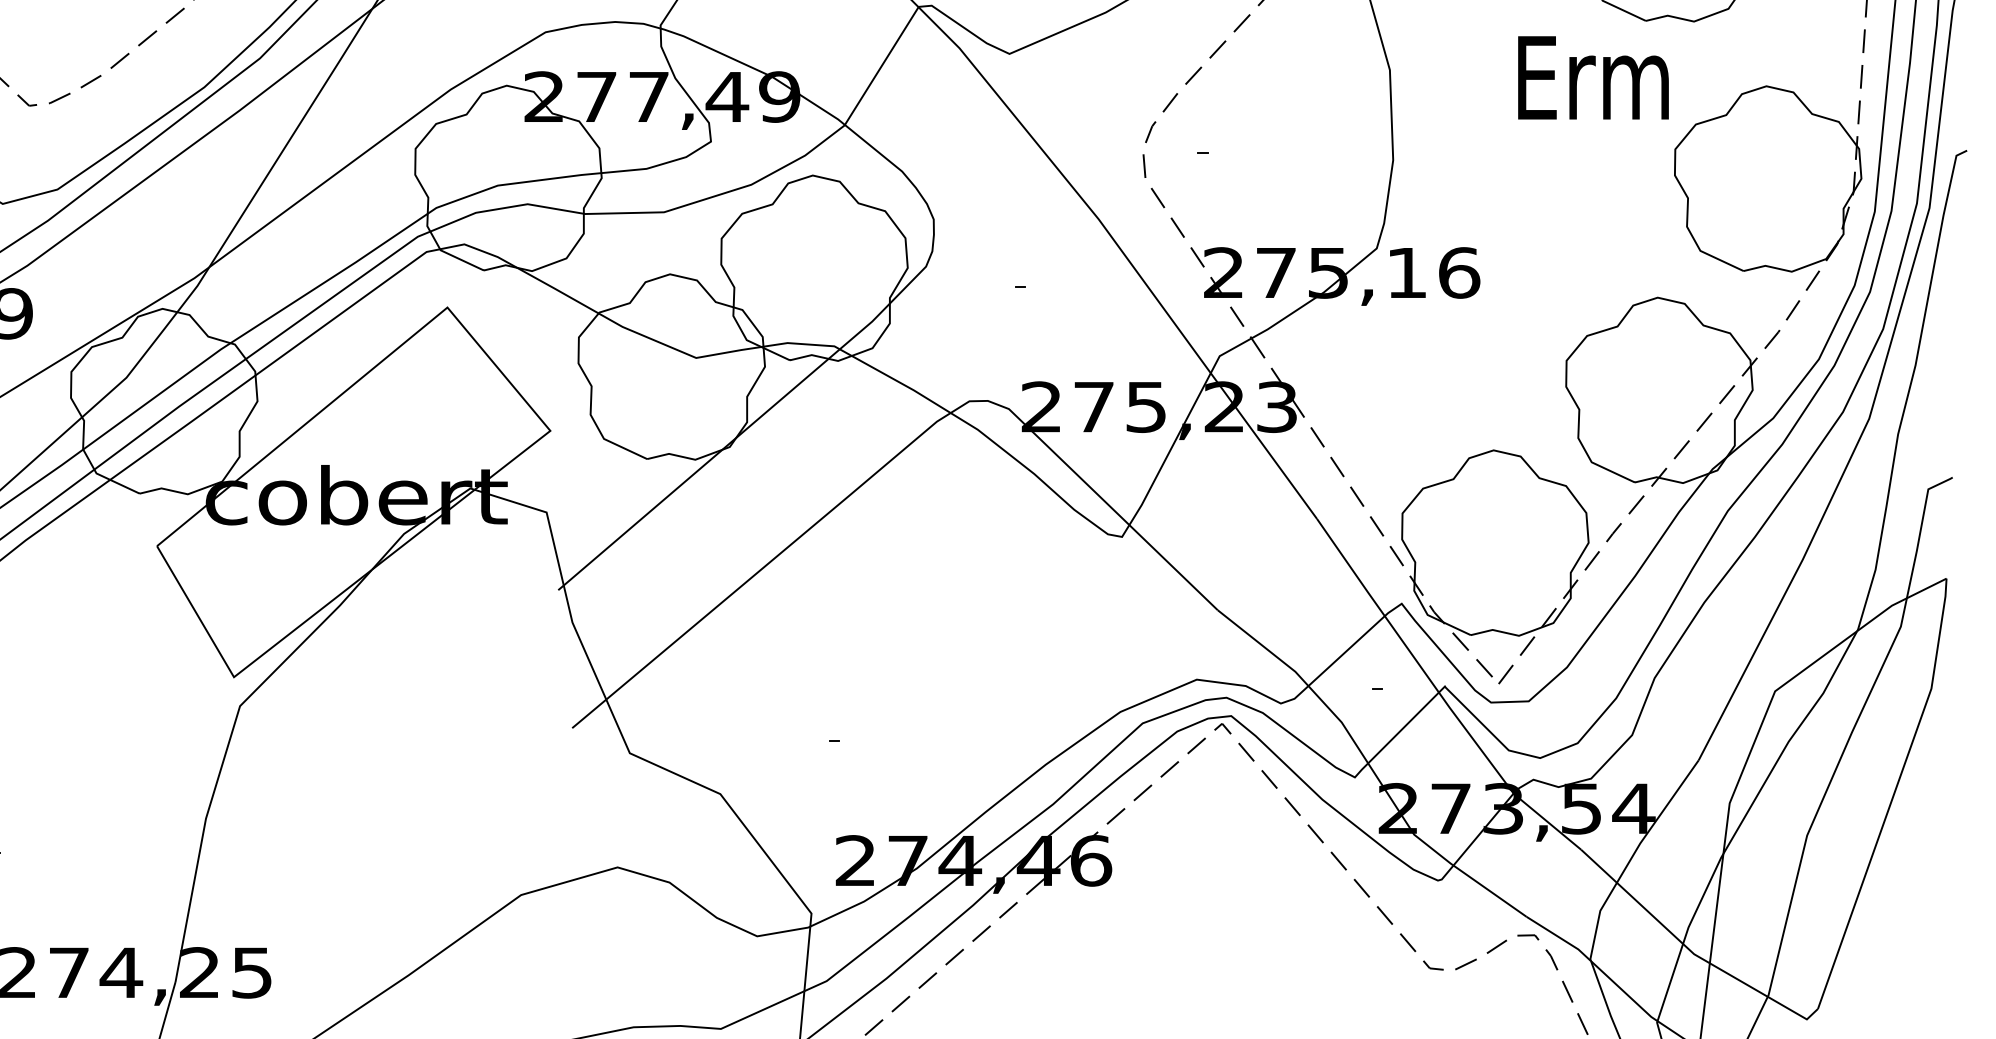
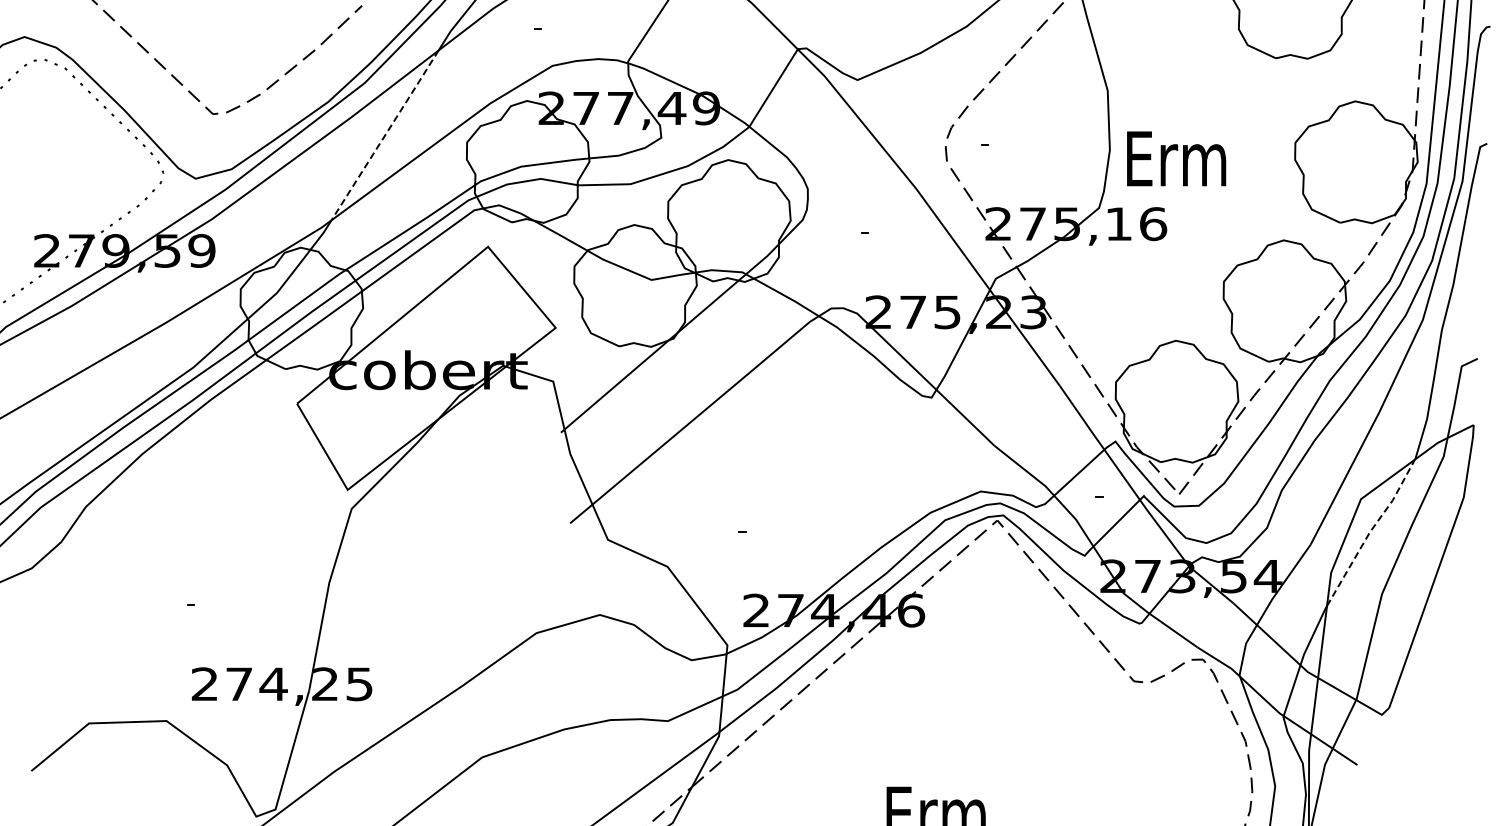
text: (1593, 77) -> (1176, 158), moved
line: (291, 138) -> (385, 135), solid -> dashed
line: (1789, 740) -> (1370, 531), solid -> dashed

